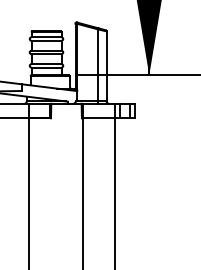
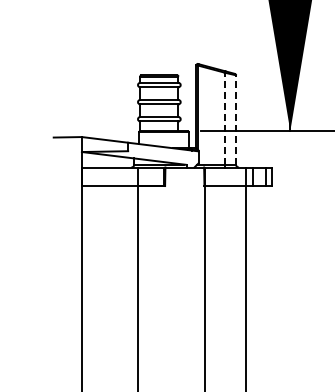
line: (97, 65) -> (224, 118), solid -> dashed
line: (107, 66) -> (236, 119), solid -> dashed

